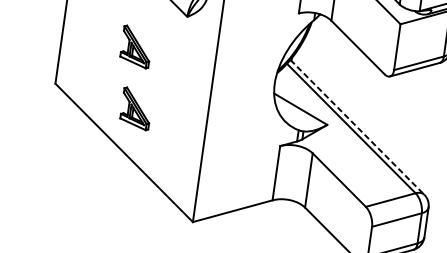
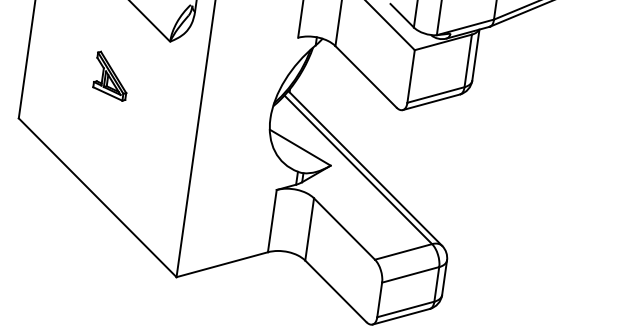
part: (134, 108) -> (109, 146), removed
line: (357, 127) -> (365, 168), dashed -> solid

